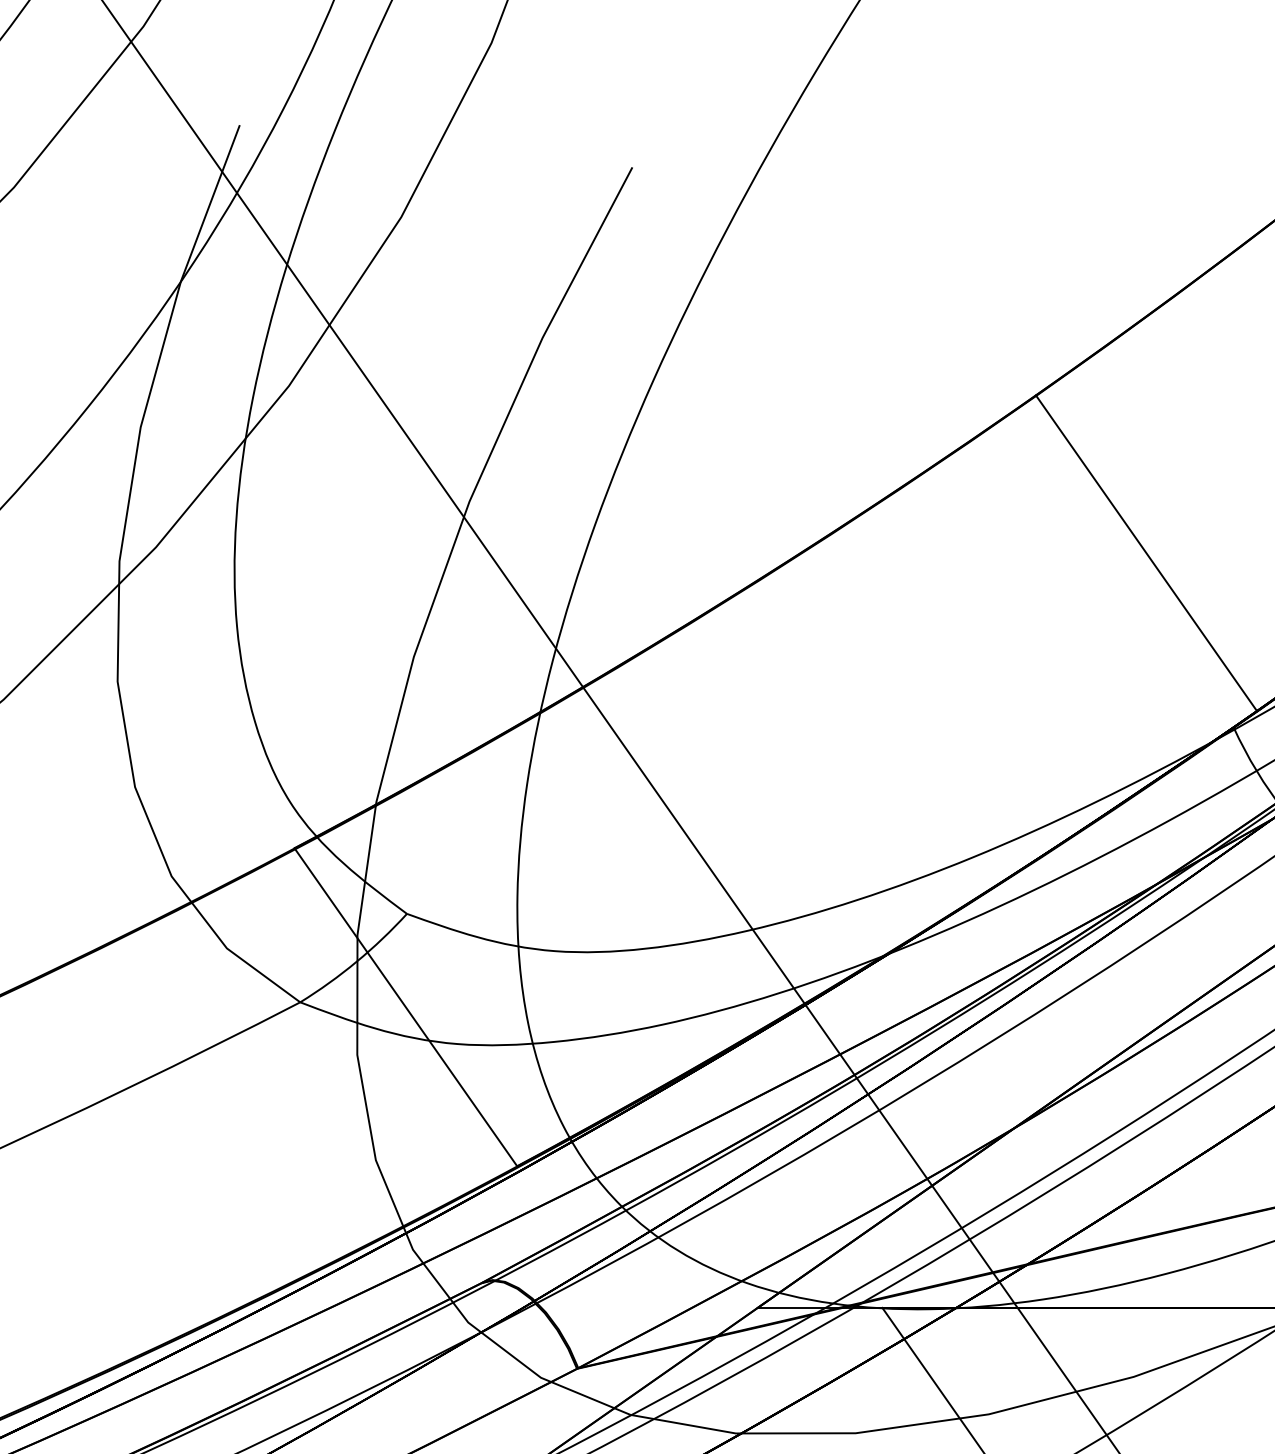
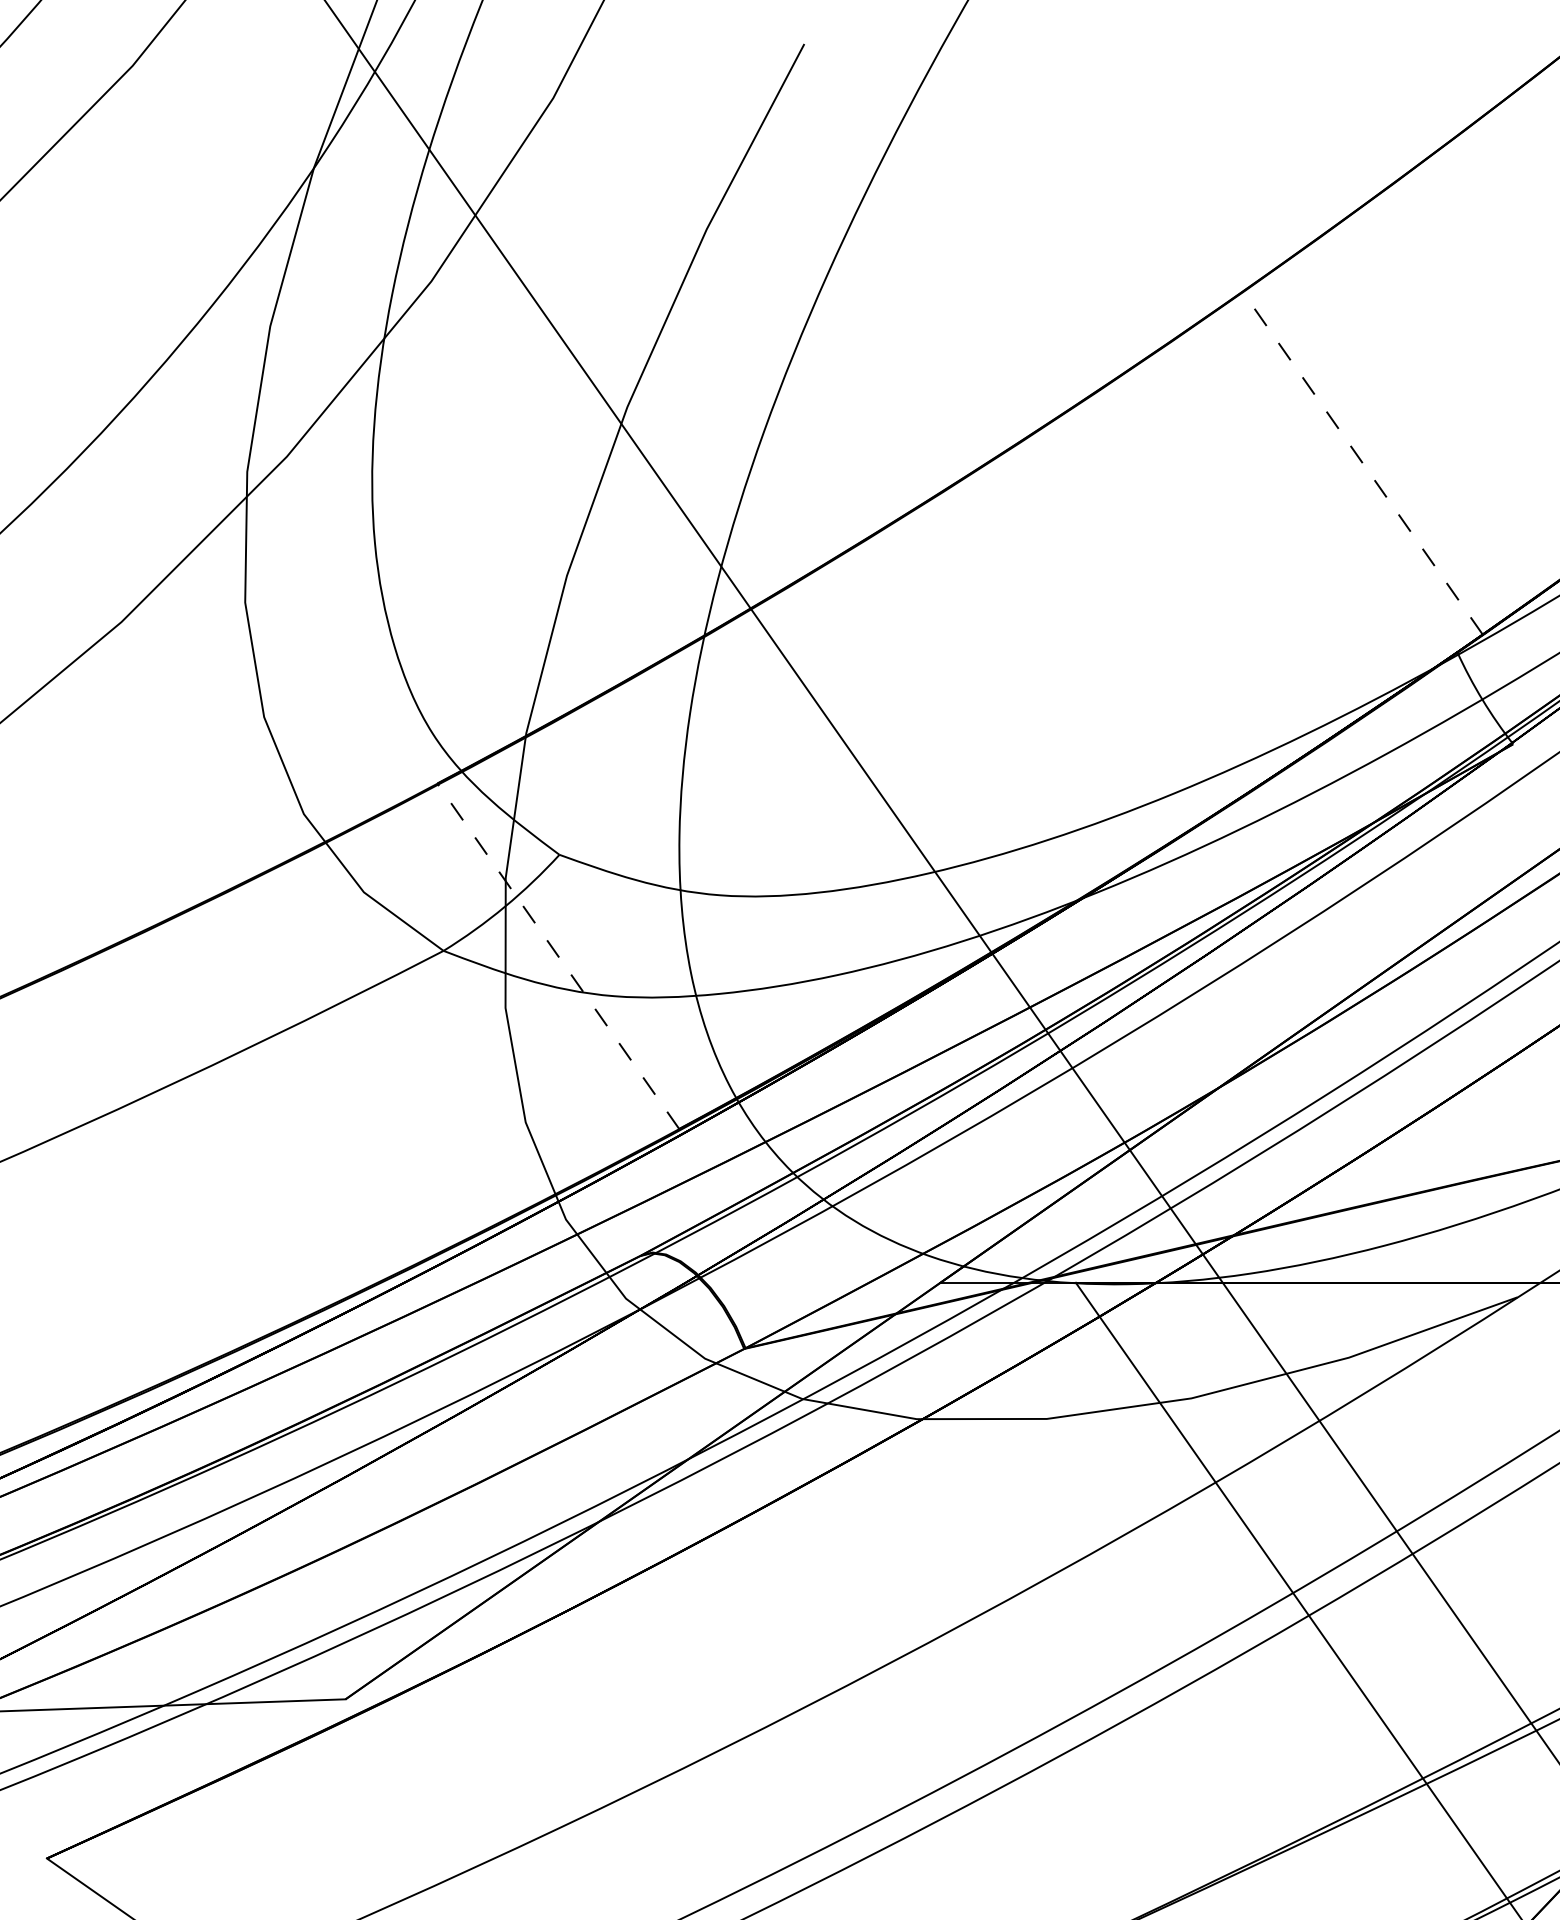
line: (1146, 552) -> (1362, 462), solid -> dashed
line: (406, 1007) -> (558, 956), solid -> dashed

